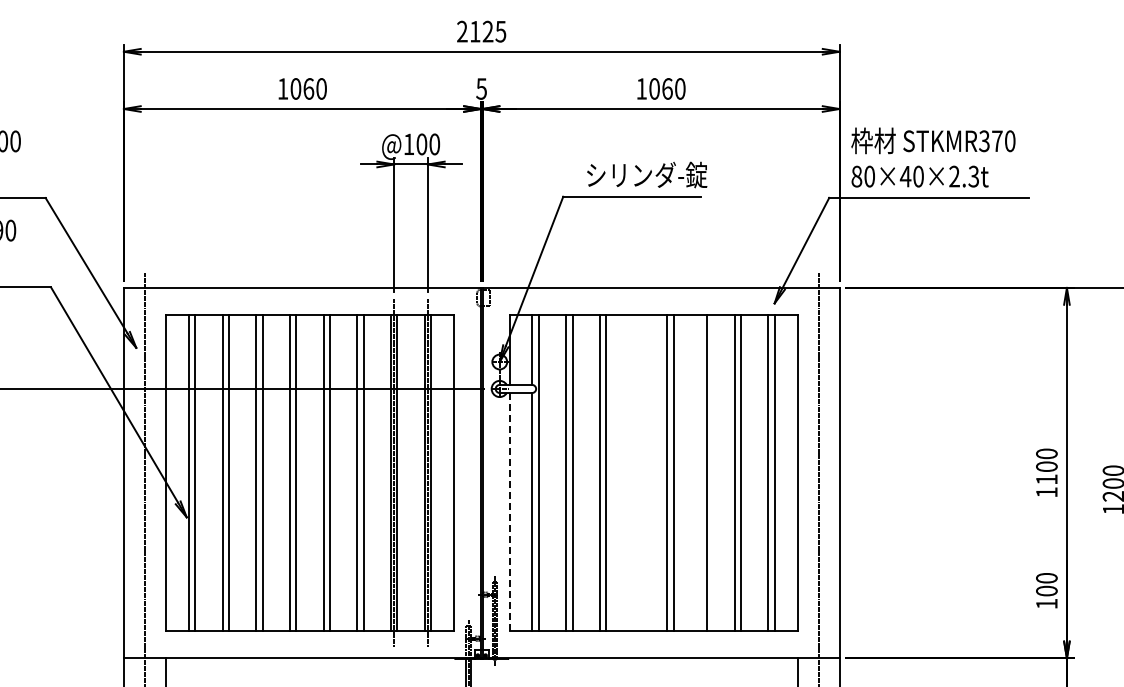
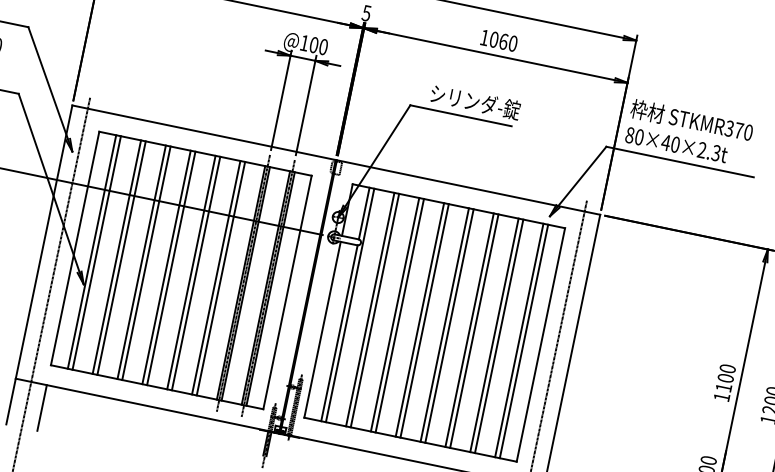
line: (633, 472) -> (420, 319), added
line: (639, 472) -> (424, 320), added
line: (700, 472) -> (469, 329), added
line: (509, 511) -> (322, 329), dashed -> solid

